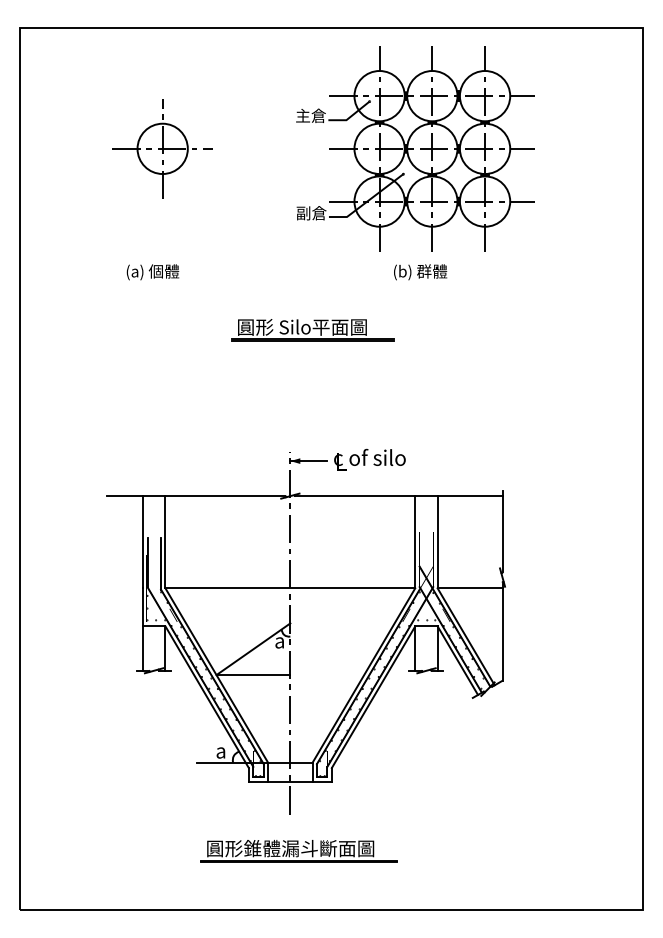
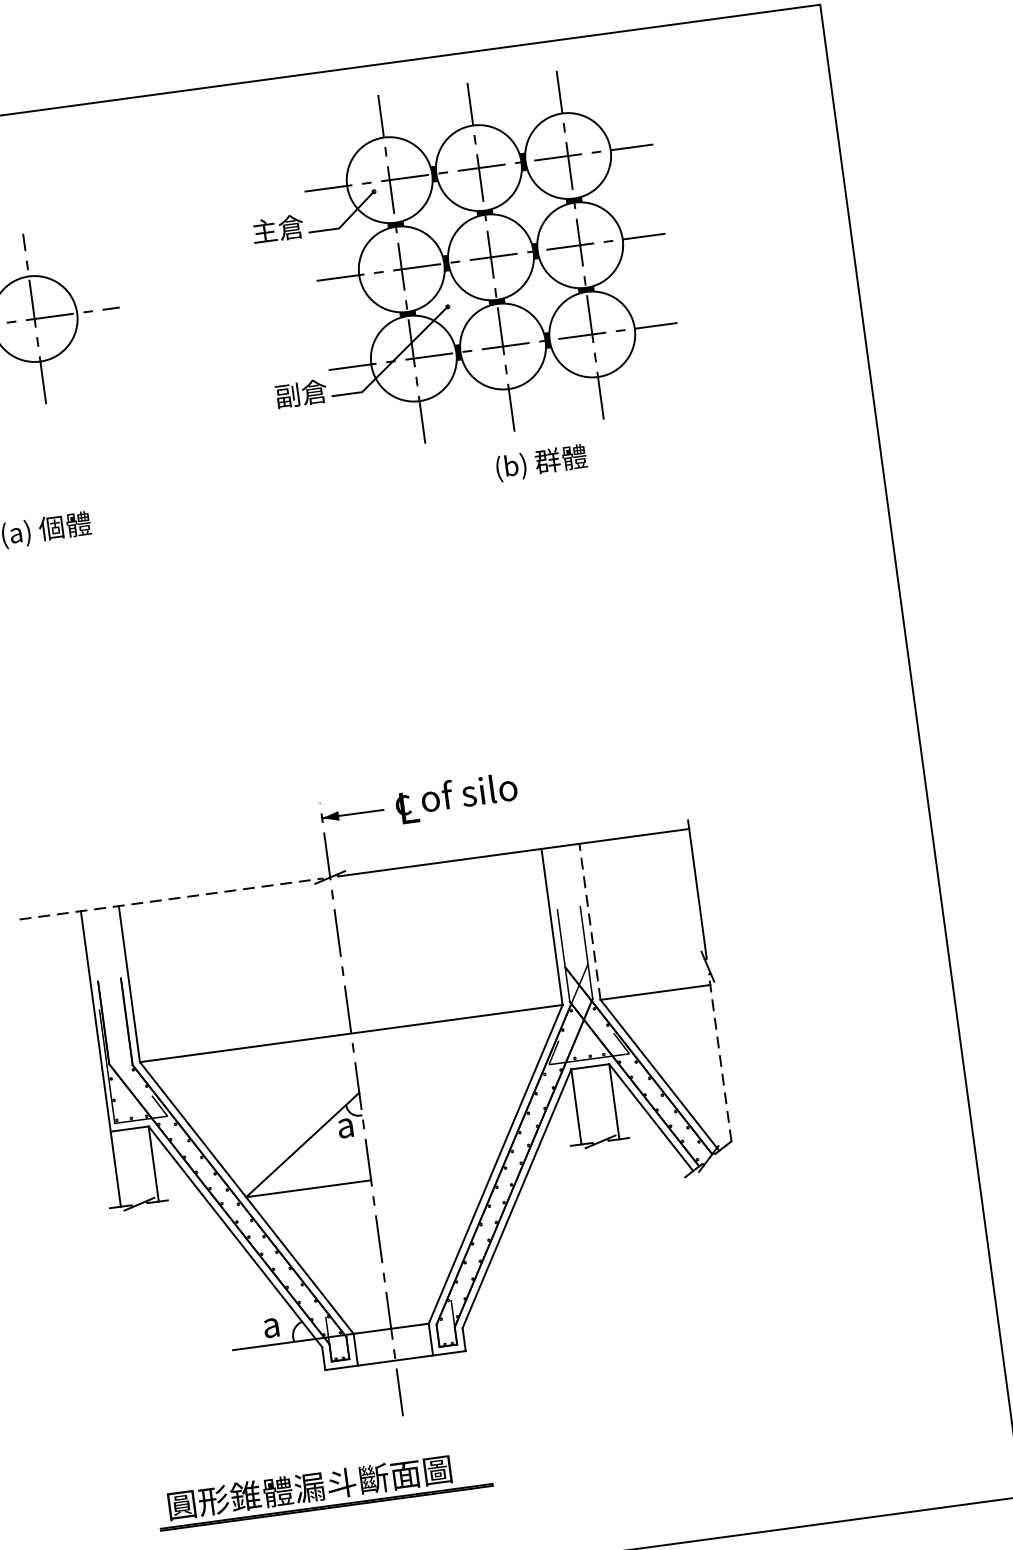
text: (420, 272) -> (541, 463), moved
part: (312, 330) -> (329, 592), removed
line: (196, 496) -> (171, 899), solid -> dashed
line: (437, 541) -> (589, 920), solid -> dashed
line: (502, 631) -> (720, 1058), solid -> dashed
part: (298, 851) -> (323, 1490), moved

